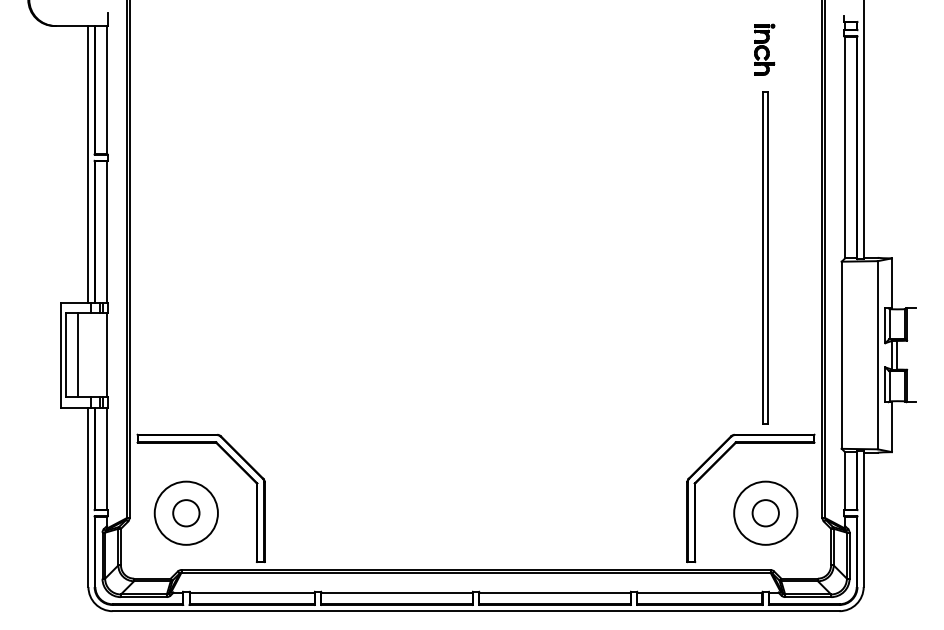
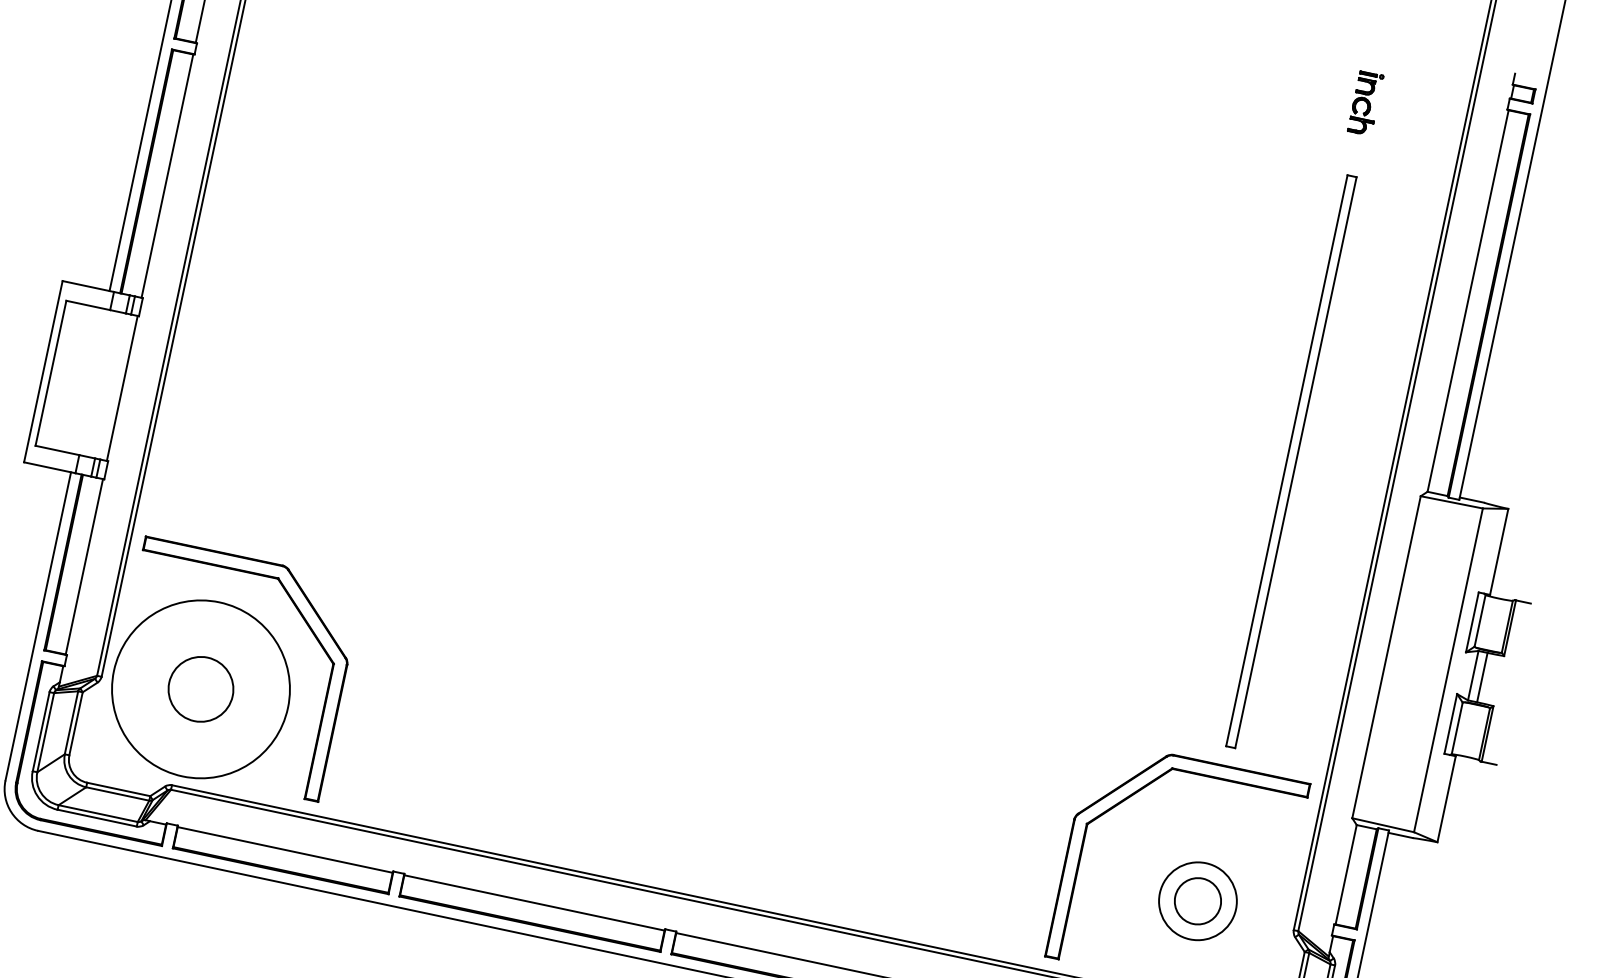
part: (764, 49) -> (1365, 102), size x0.7
line: (77, 355) -> (71, 378), removed
circle: (185, 512) -> (199, 687), size x1.6
circle: (765, 512) -> (1197, 899), size x0.7
circle: (186, 513) -> (201, 689), size x1.4

